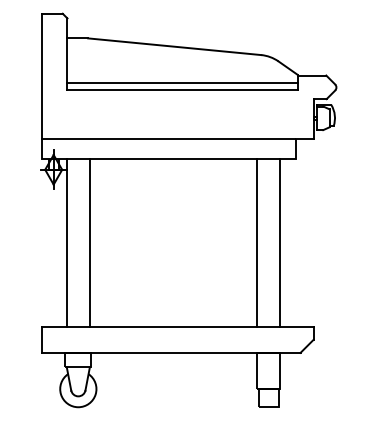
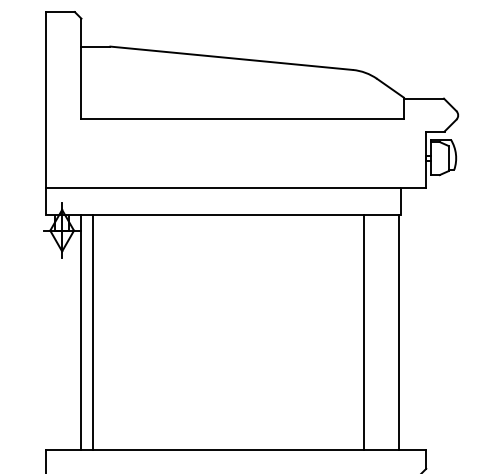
line: (182, 82) -> (242, 108), removed
line: (89, 242) -> (92, 332), moved
line: (257, 242) -> (364, 332), moved
line: (280, 242) -> (399, 332), moved

